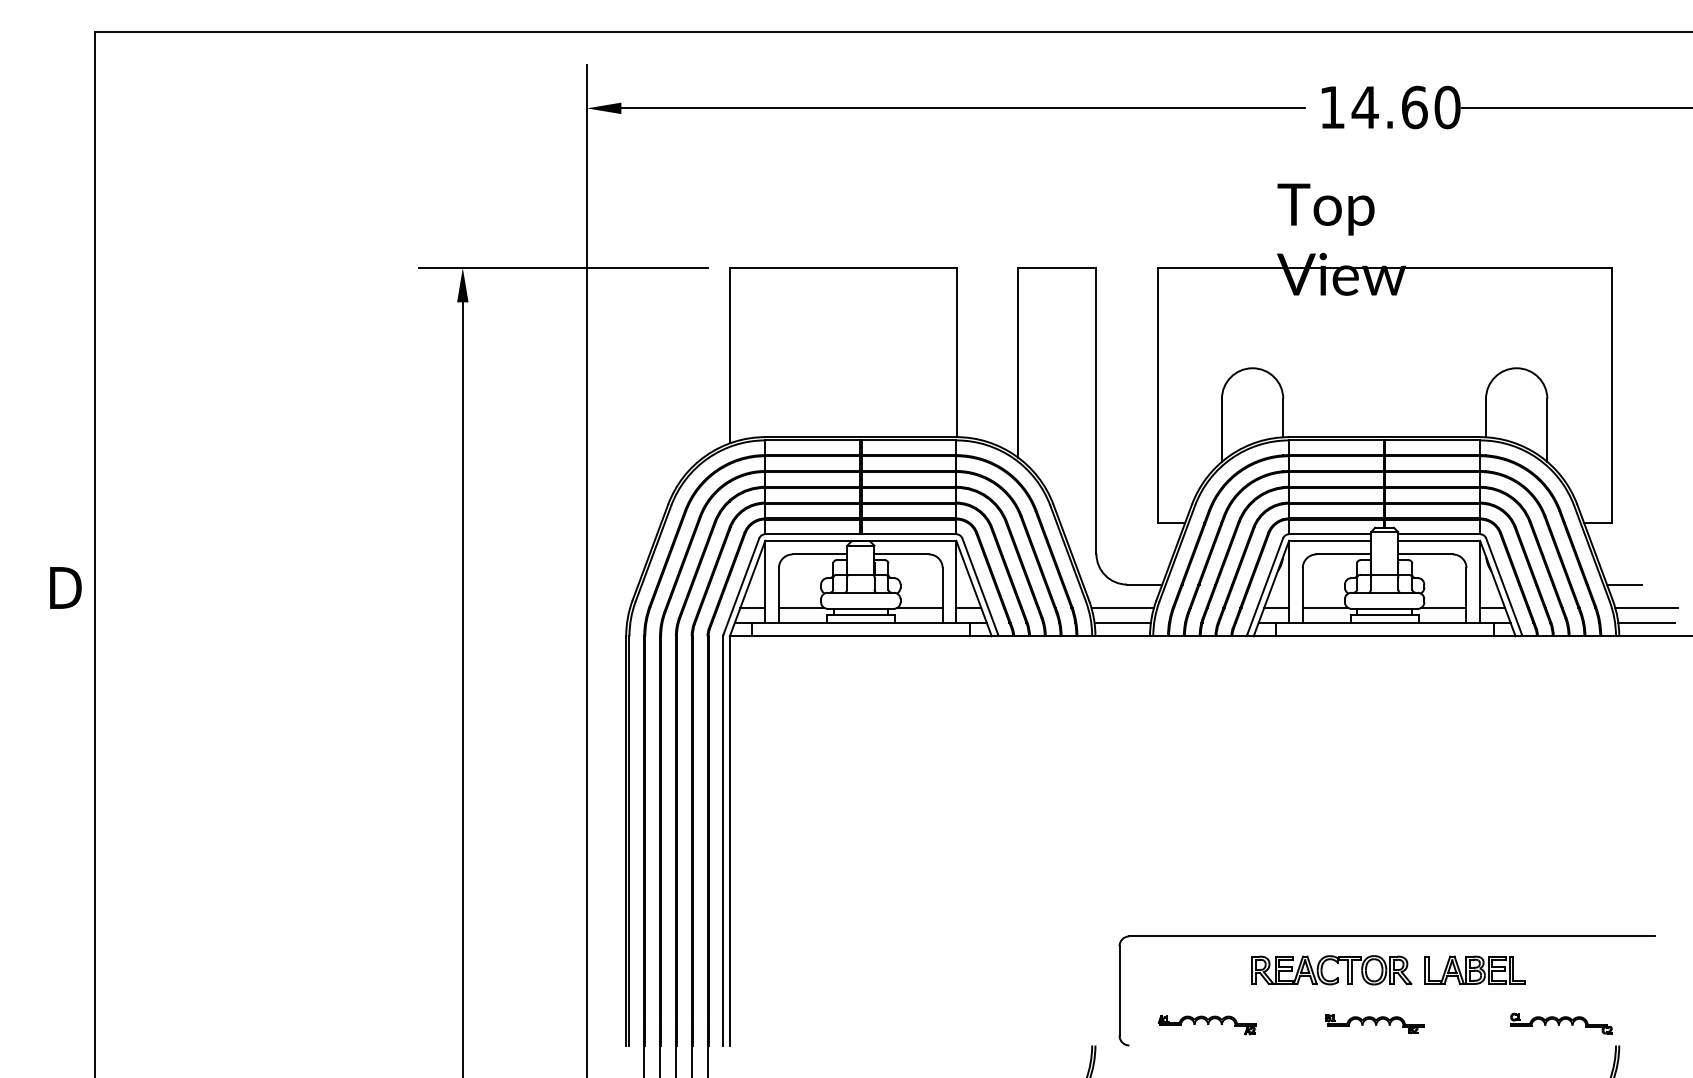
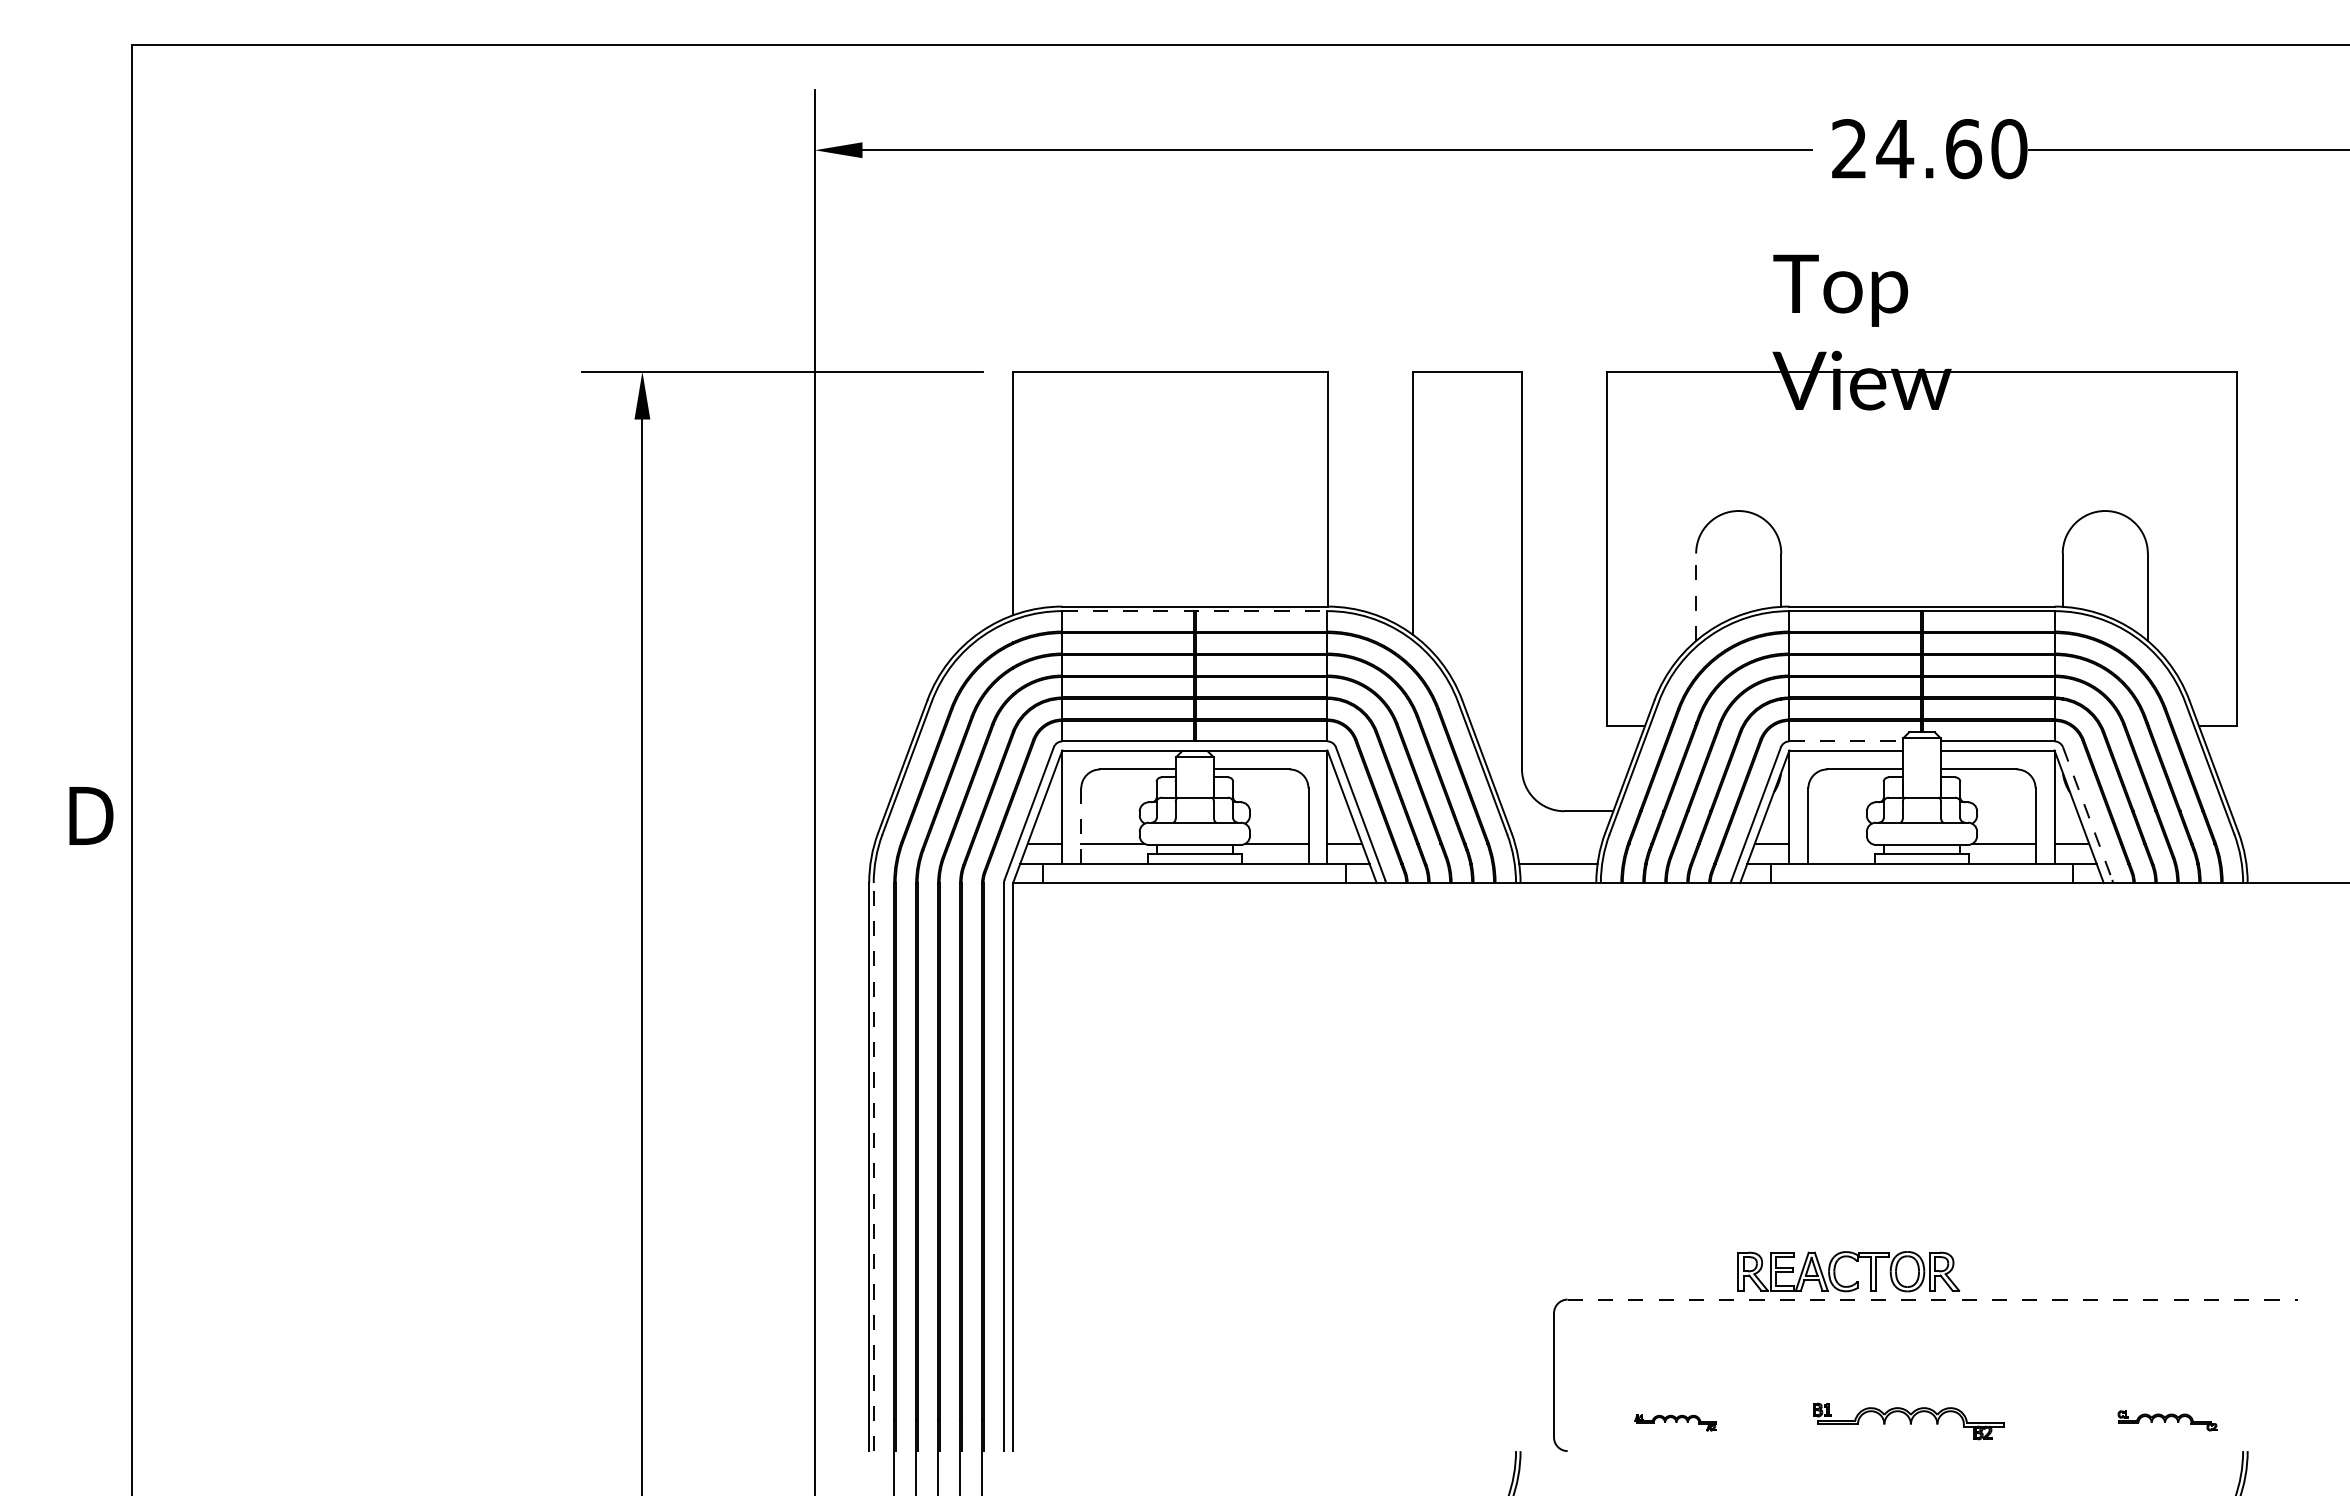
text: (1331, 107) -> (1848, 148), 14.60 -> 24.60
line: (1222, 430) -> (1696, 597), solid -> dashed
line: (860, 440) -> (1194, 611), solid -> dashed
line: (1330, 534) -> (1846, 741), solid -> dashed
line: (1624, 584) -> (2254, 811), removed
line: (1503, 586) -> (2087, 813), solid -> dashed
line: (779, 595) -> (1081, 826), solid -> dashed
line: (1122, 607) -> (1558, 843), removed
line: (1325, 607) -> (1839, 843), removed
line: (1646, 607) -> (2285, 843), removed
line: (1646, 622) -> (2285, 864), removed
line: (629, 840) -> (873, 1166), solid -> dashed
line: (1392, 936) -> (1933, 1299), solid -> dashed
part: (1336, 962) -> (1854, 1260), moved
part: (1475, 970) -> (2047, 1346), removed
part: (1374, 1023) -> (1908, 1420), size x1.4
part: (1561, 1023) -> (2167, 1420), size x0.7
part: (1207, 1024) -> (1675, 1422), size x0.6

